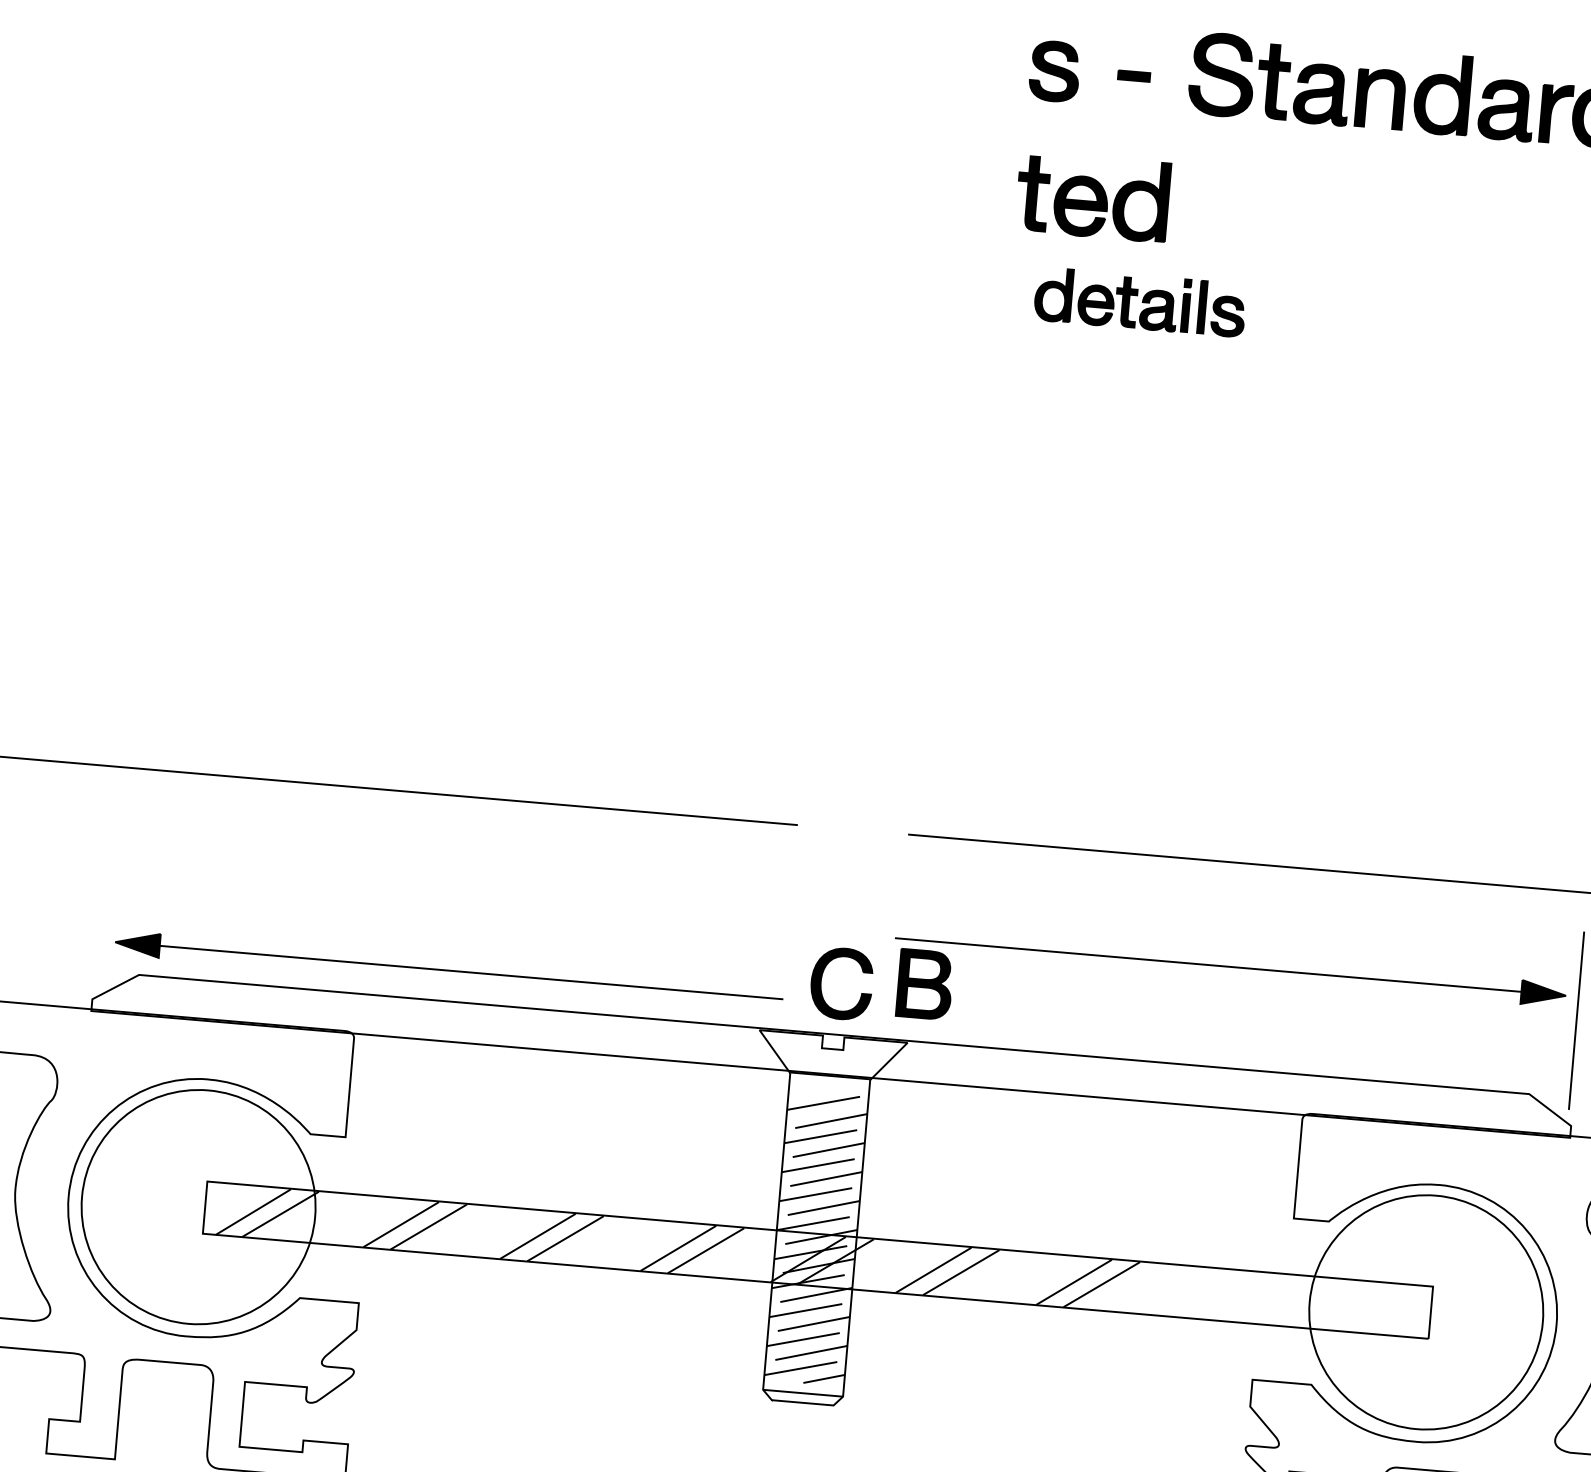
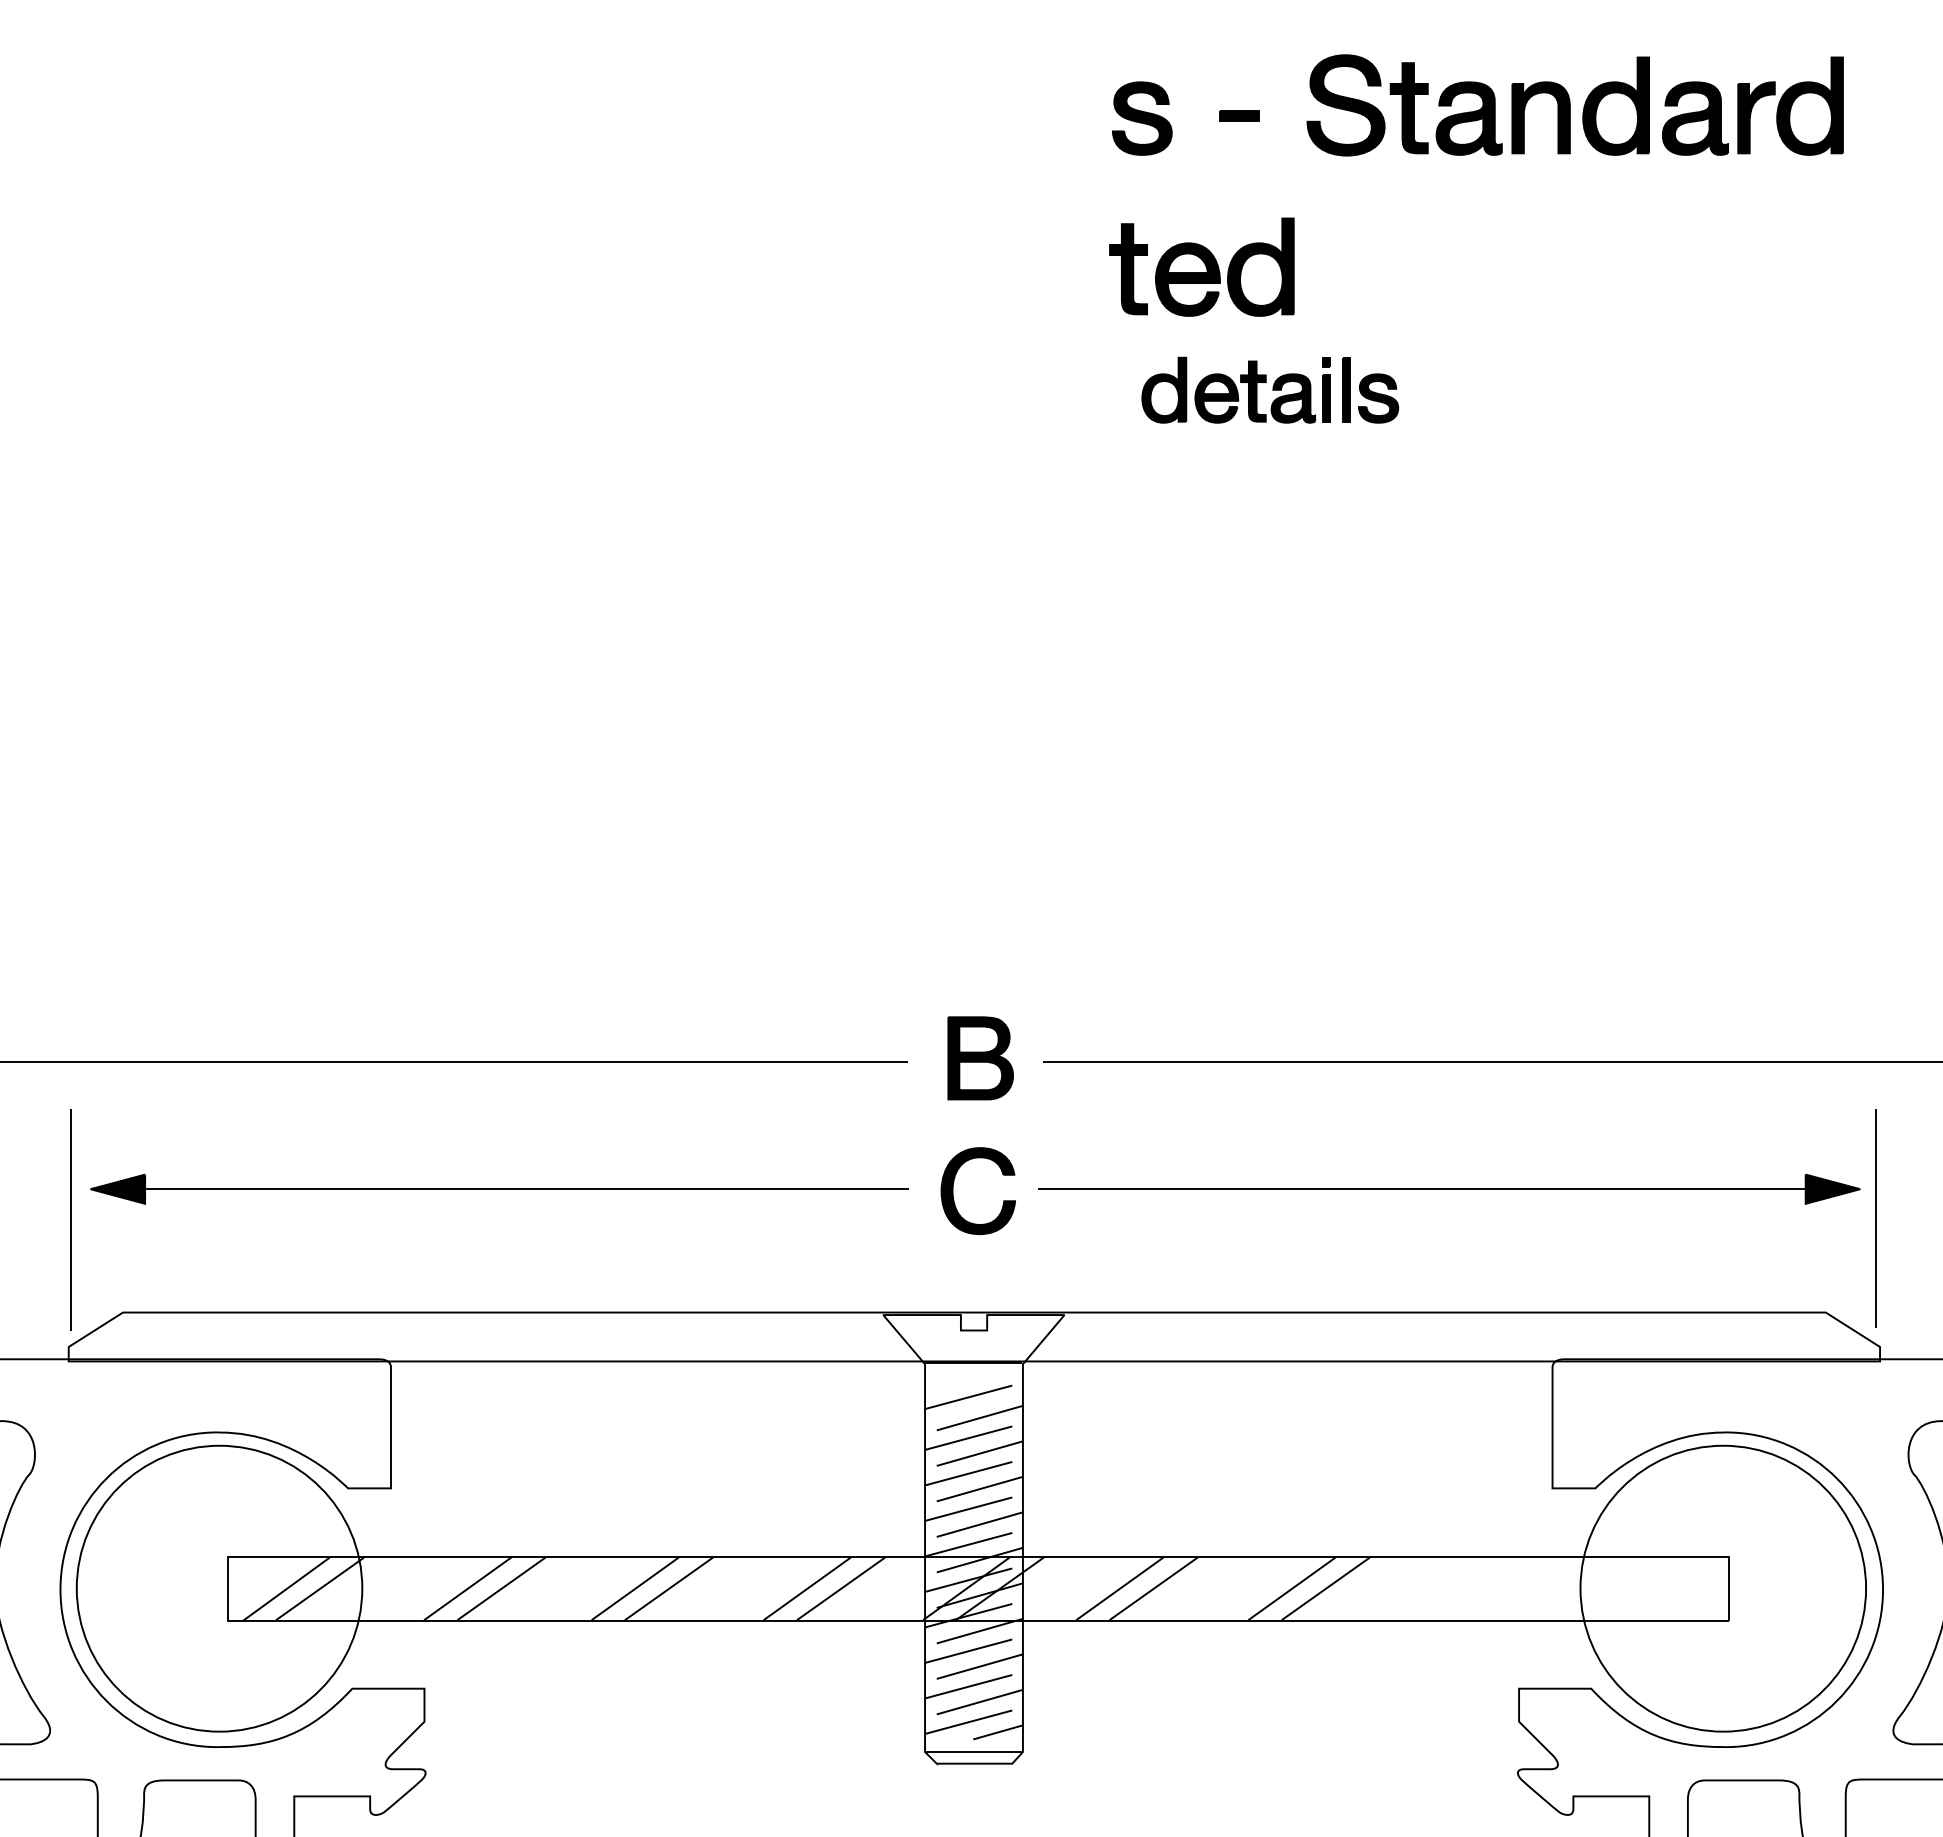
line: (102, 895) -> (70, 1219), added
part: (449, 970) -> (499, 1188), moved
part: (821, 981) -> (953, 1190), moved
part: (924, 984) -> (980, 1058), moved

